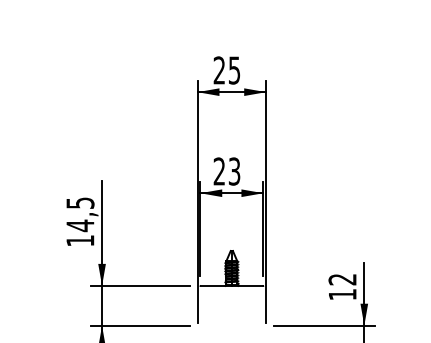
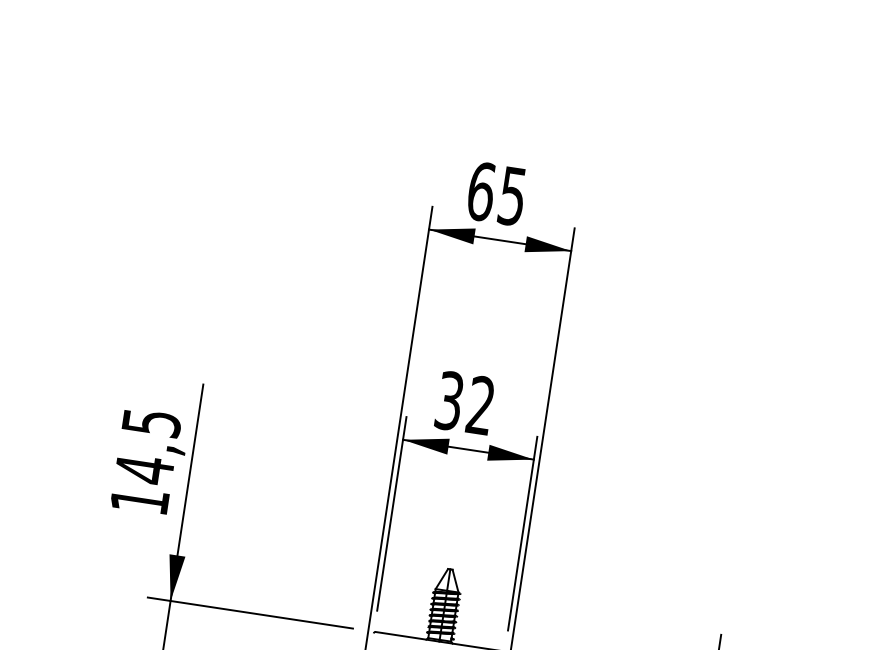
text: (219, 70) -> (481, 191), 25 -> 65
text: (226, 171) -> (464, 403), 23 -> 32

